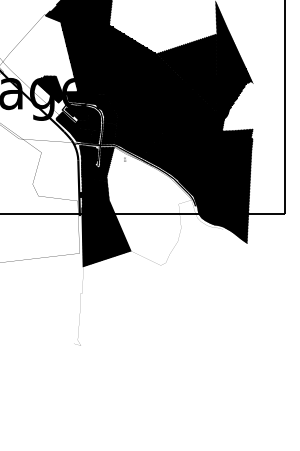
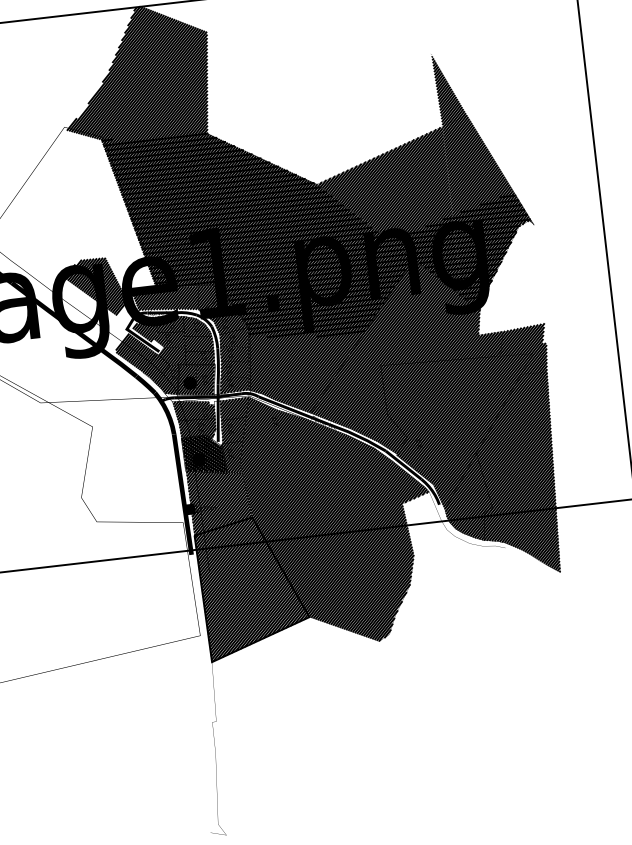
hatch: (148, 206) -> (337, 516), added

